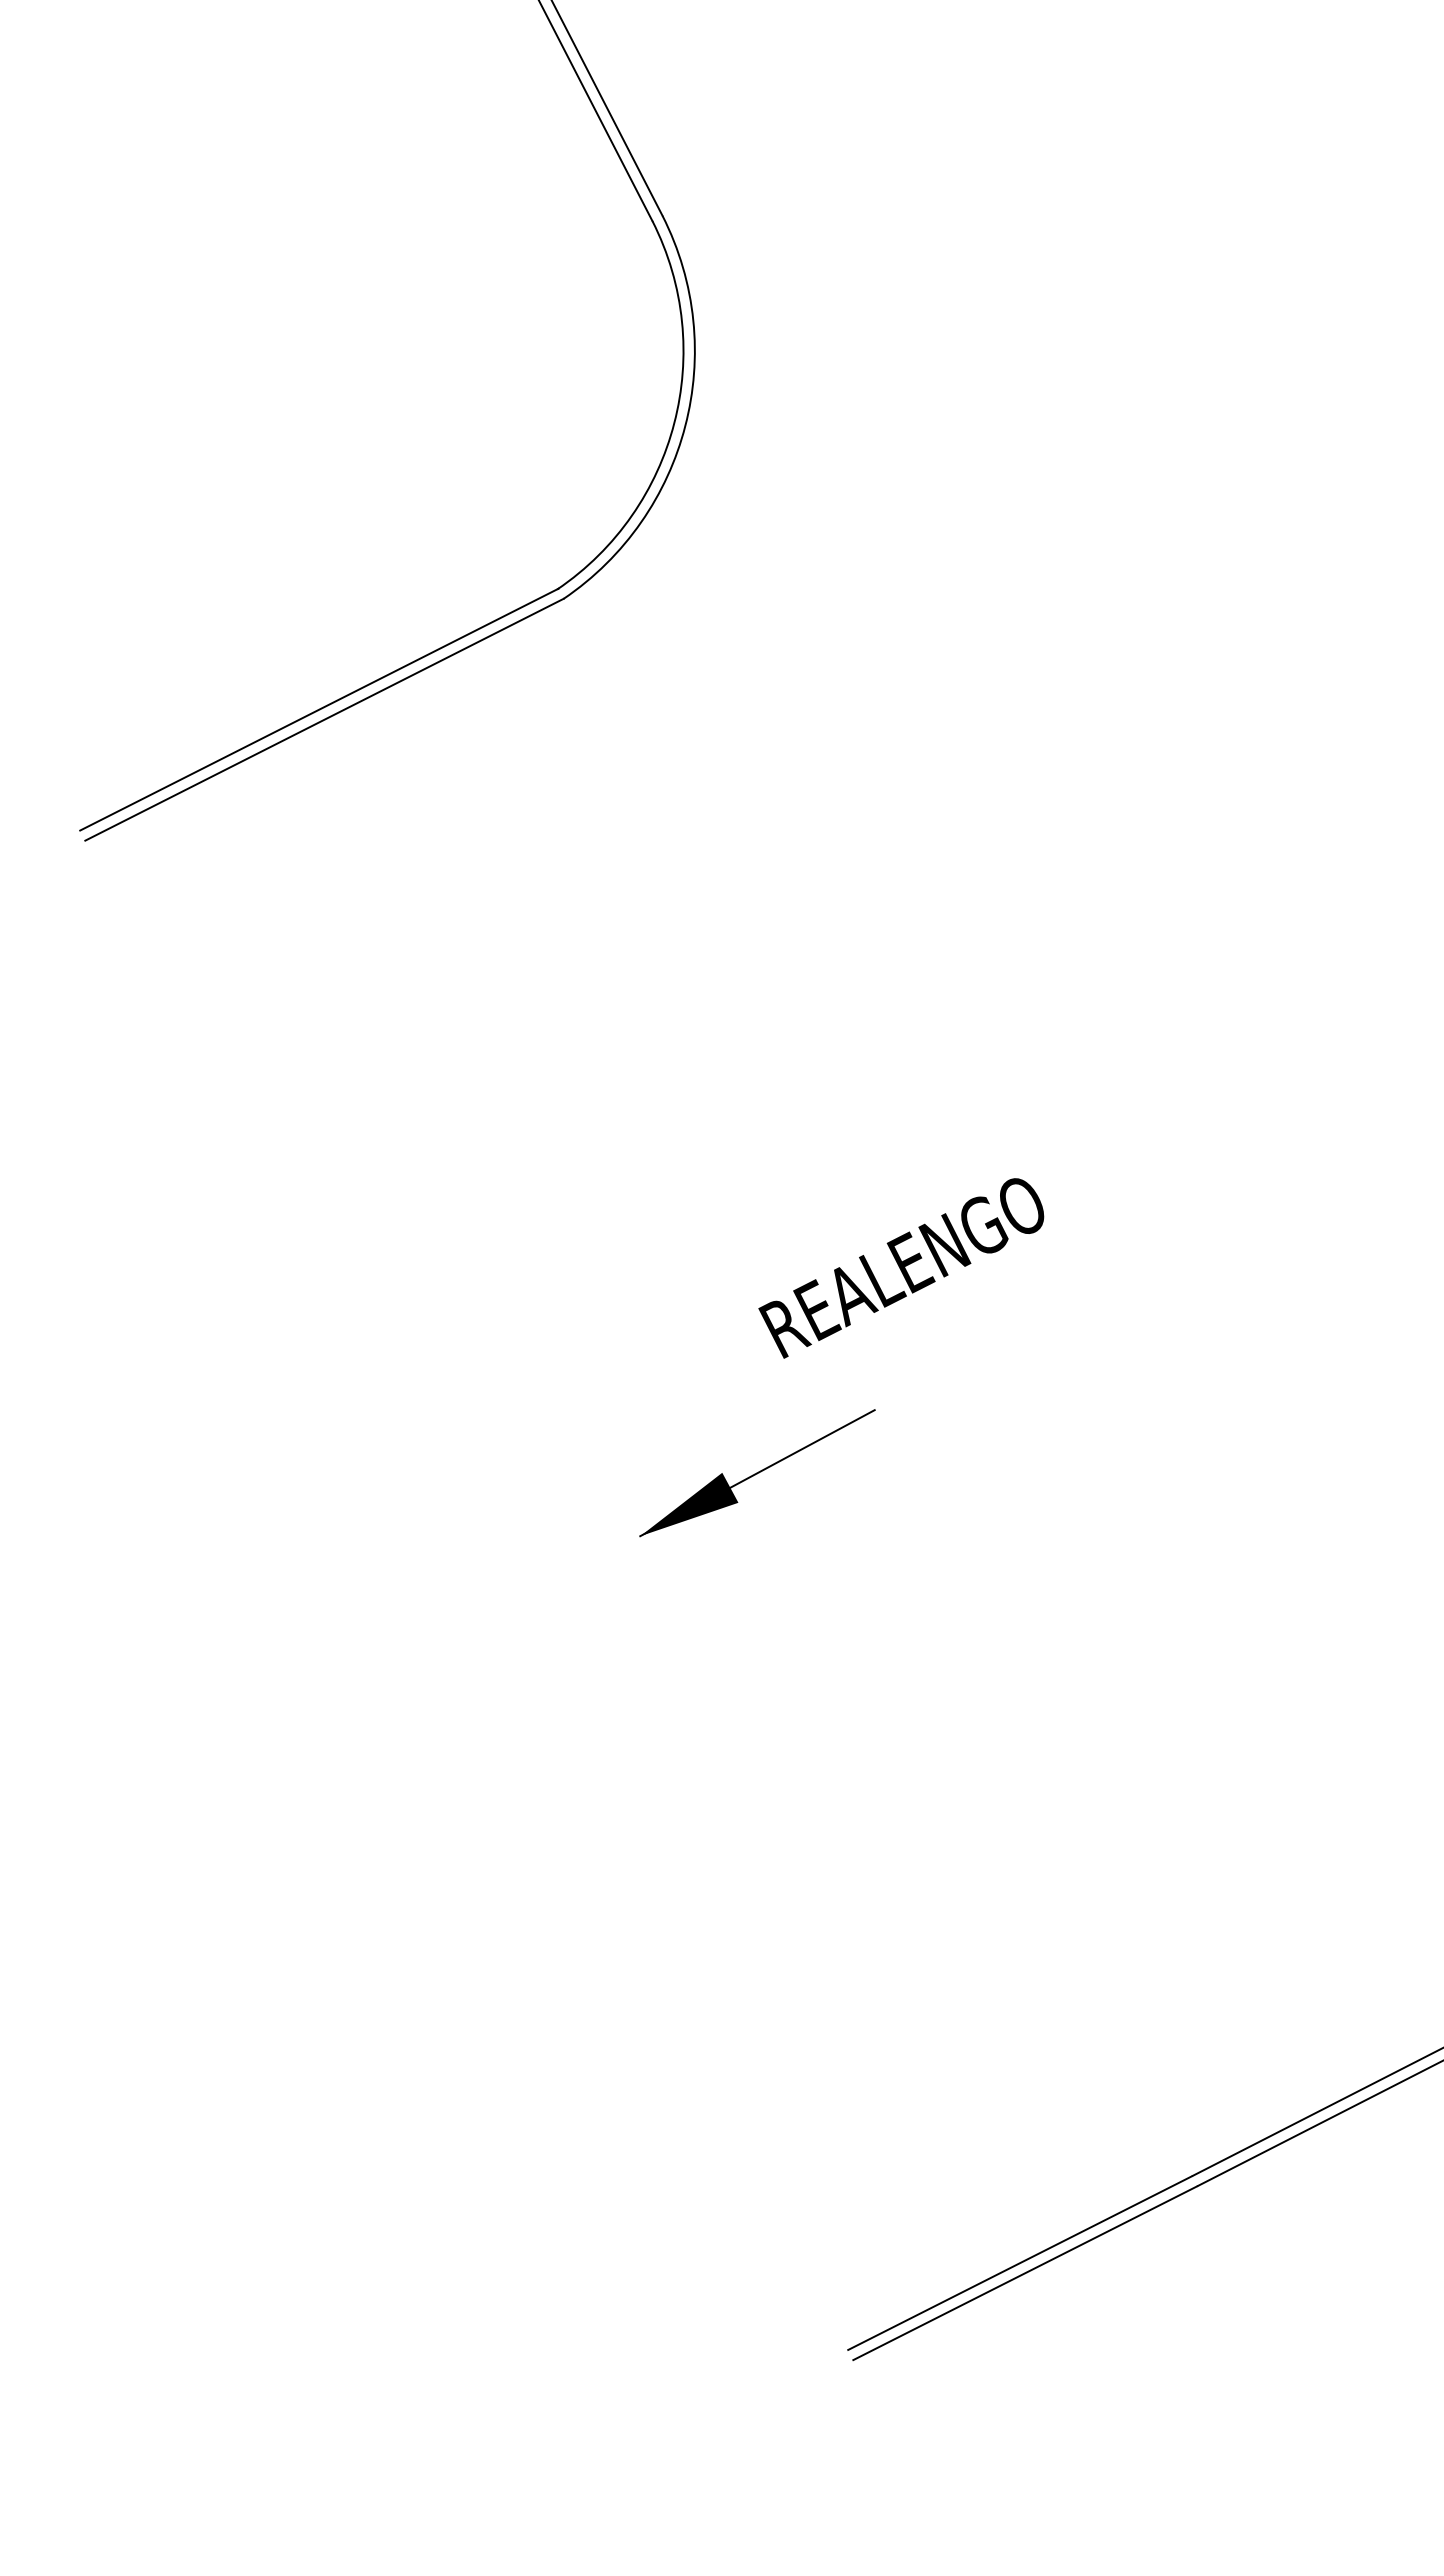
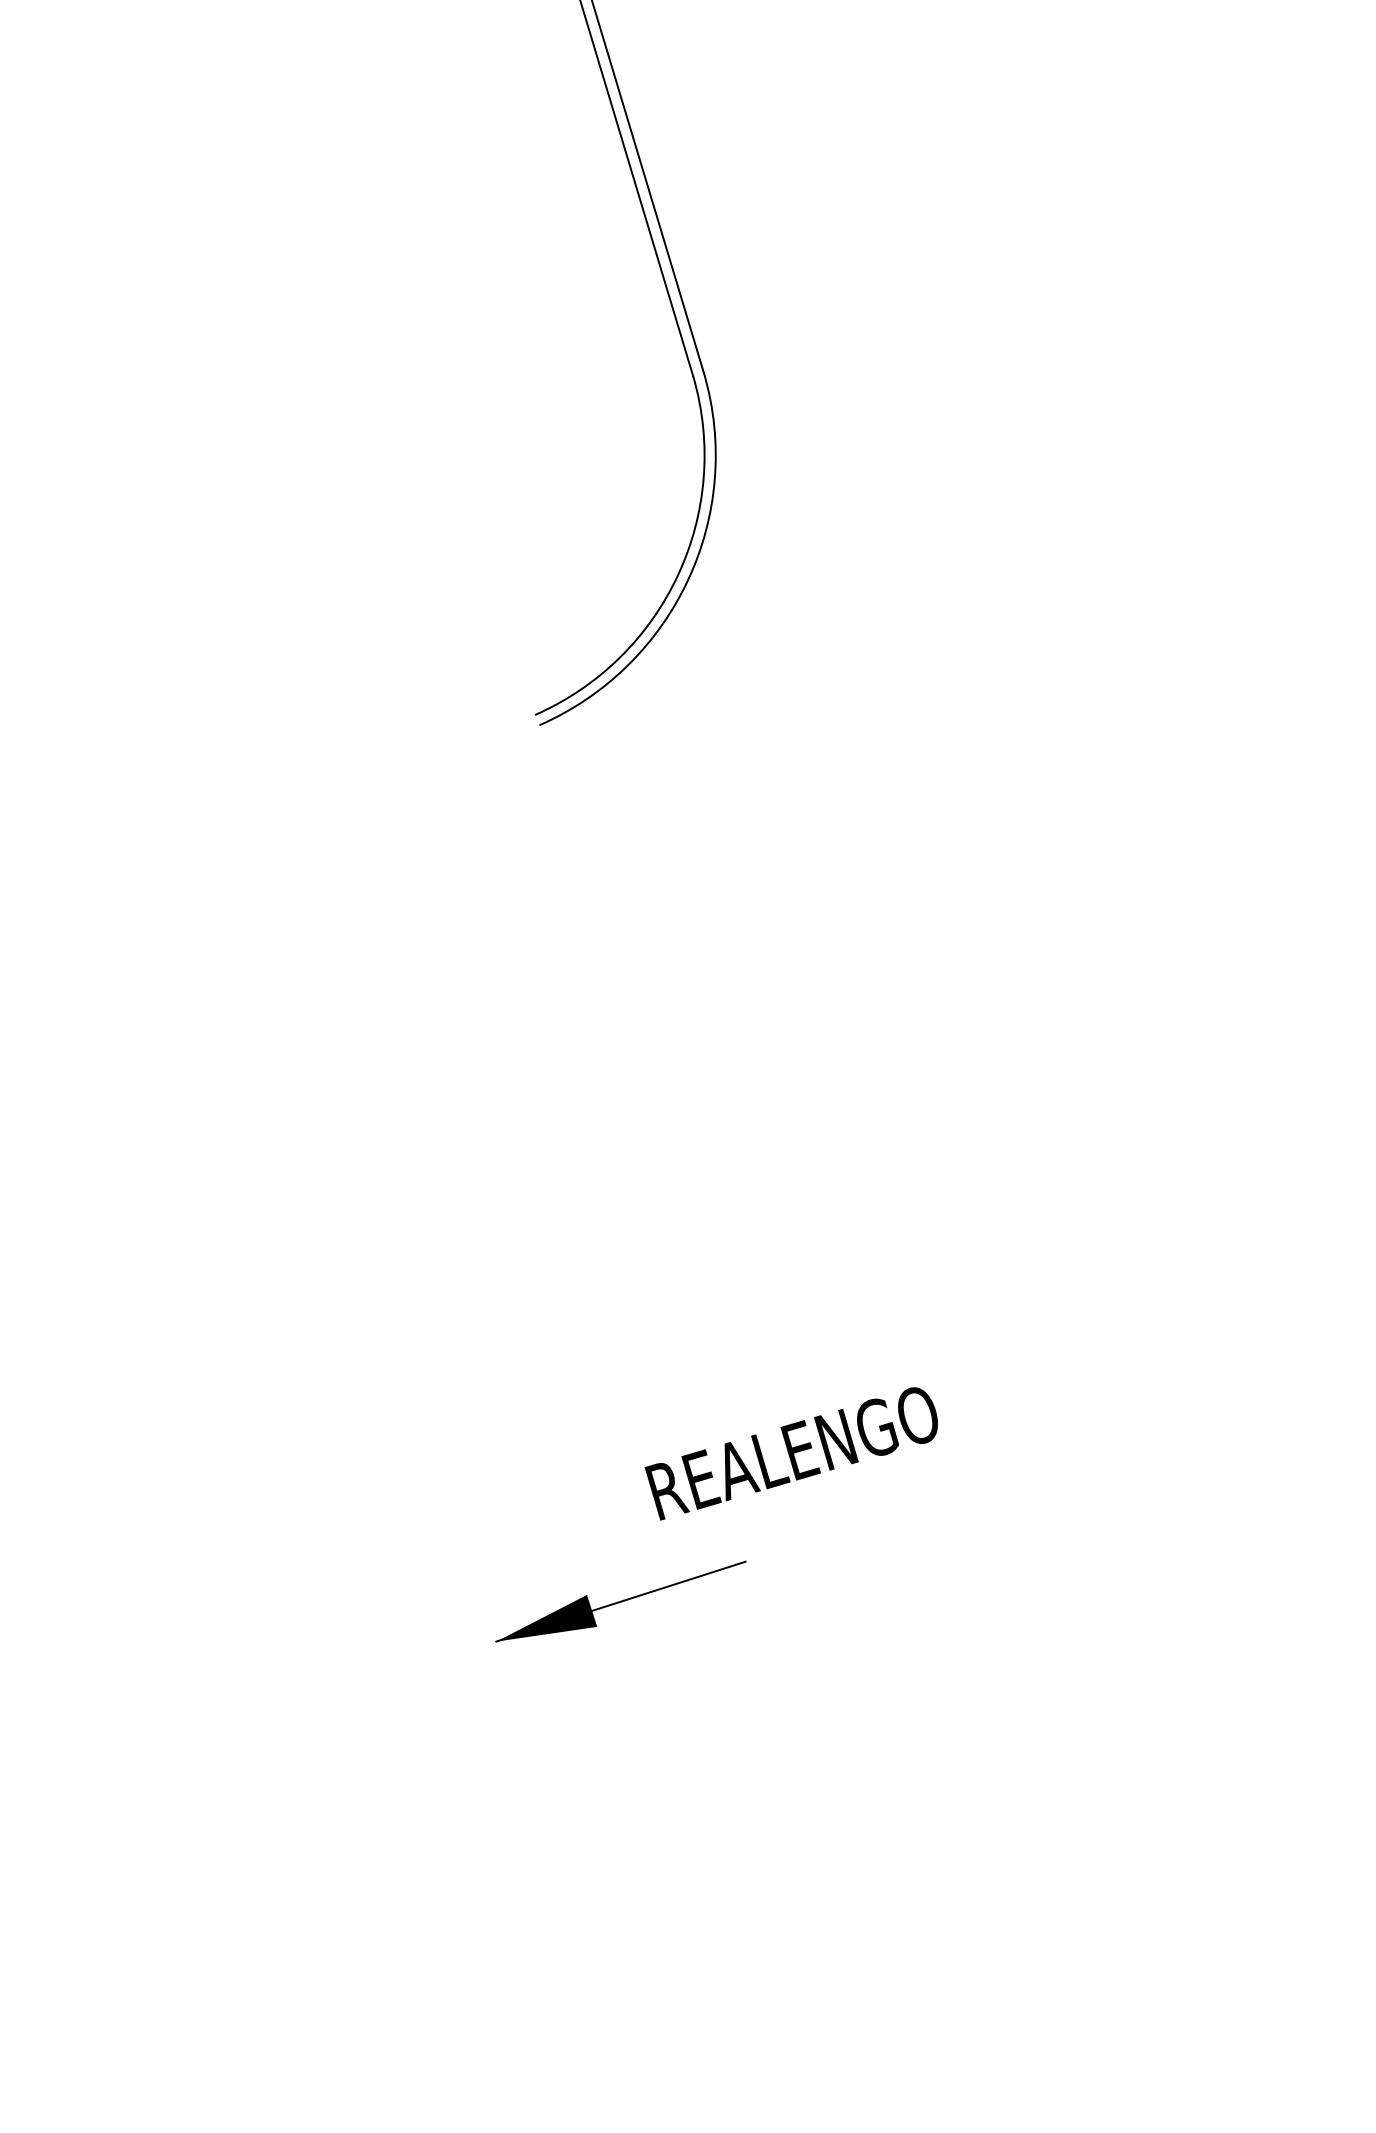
line: (319, 709) -> (283, 788), removed
line: (324, 719) -> (286, 798), removed
text: (901, 1268) -> (790, 1454), moved
part: (757, 1473) -> (620, 1601), moved

